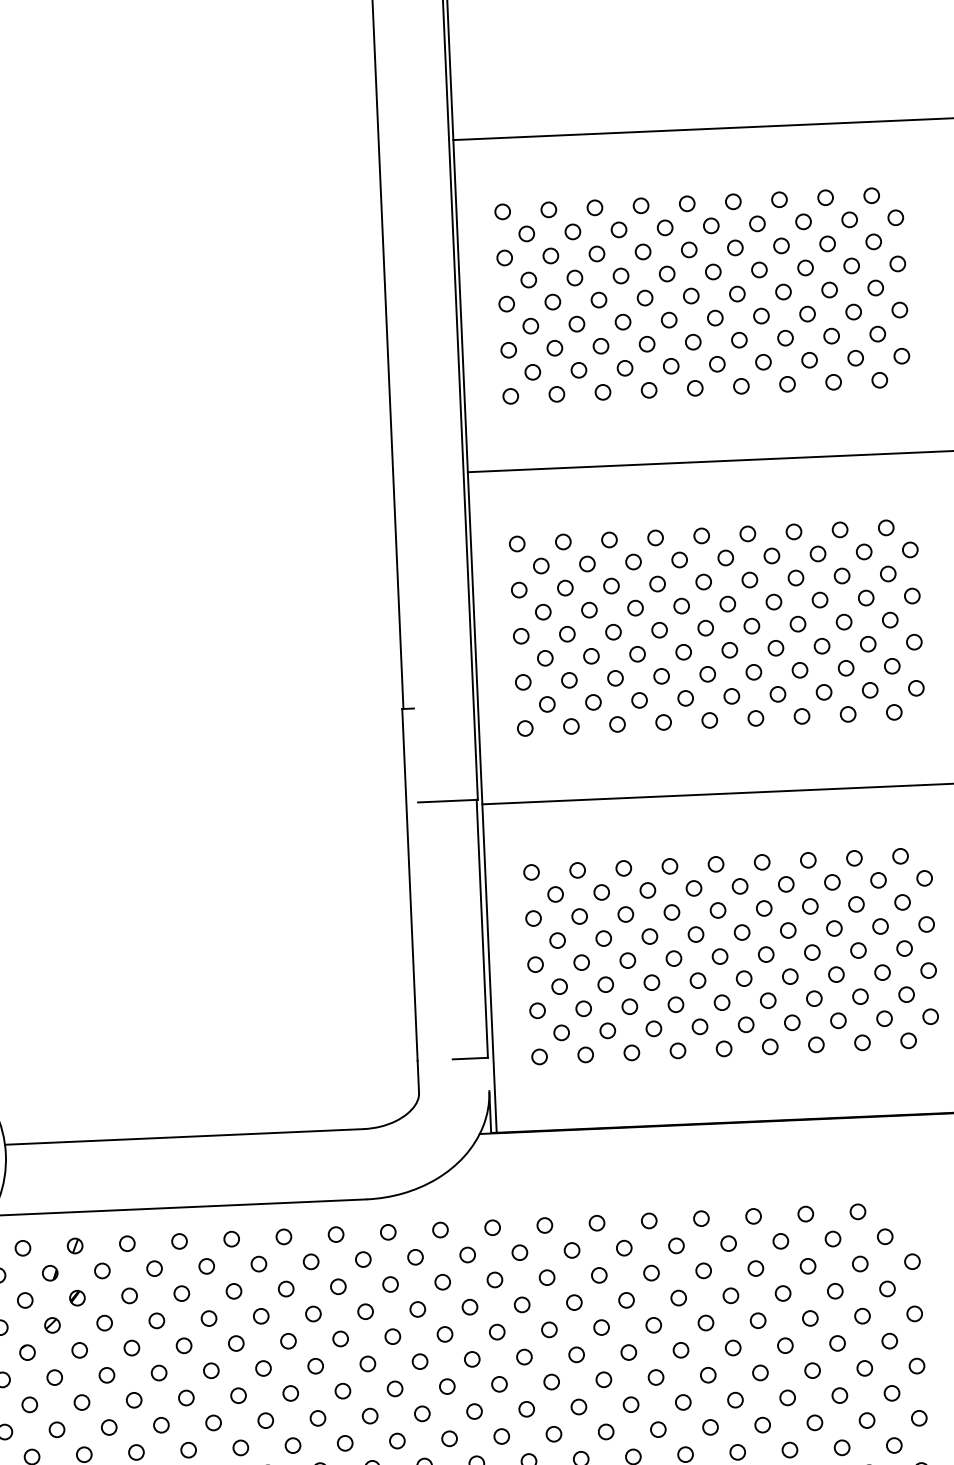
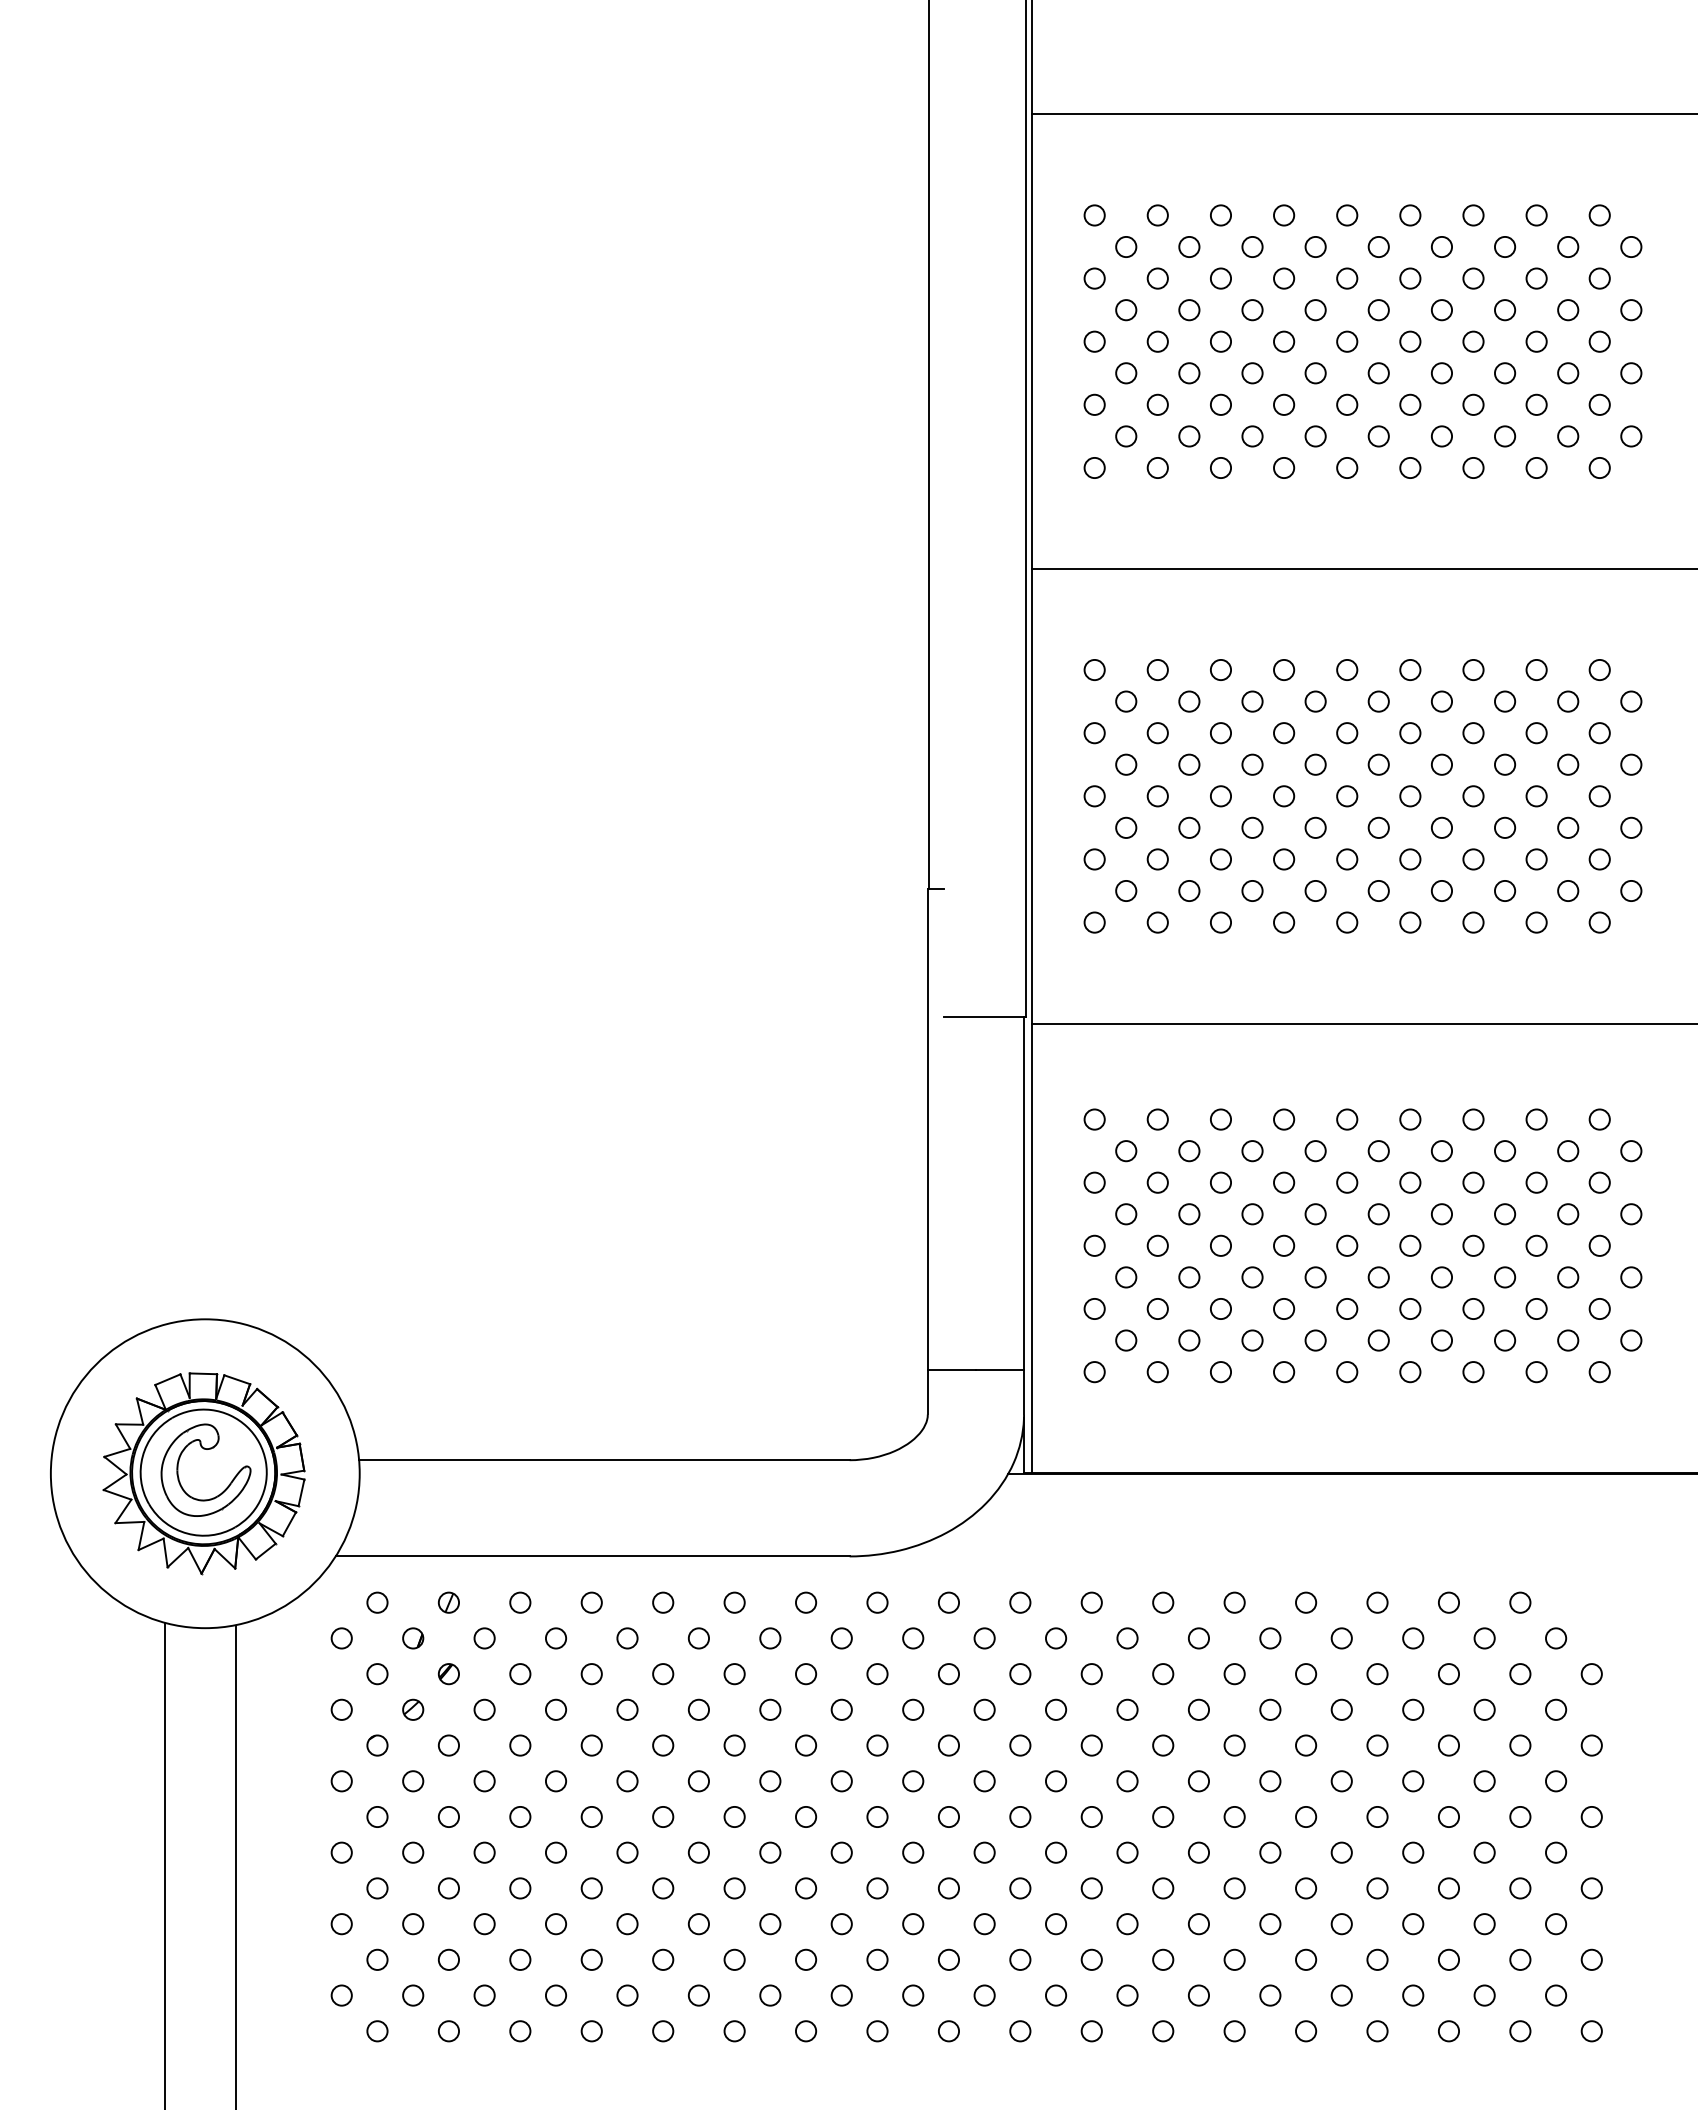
line: (434, 1060) -> (951, 1370), added
line: (488, 1074) -> (1024, 1392), added

